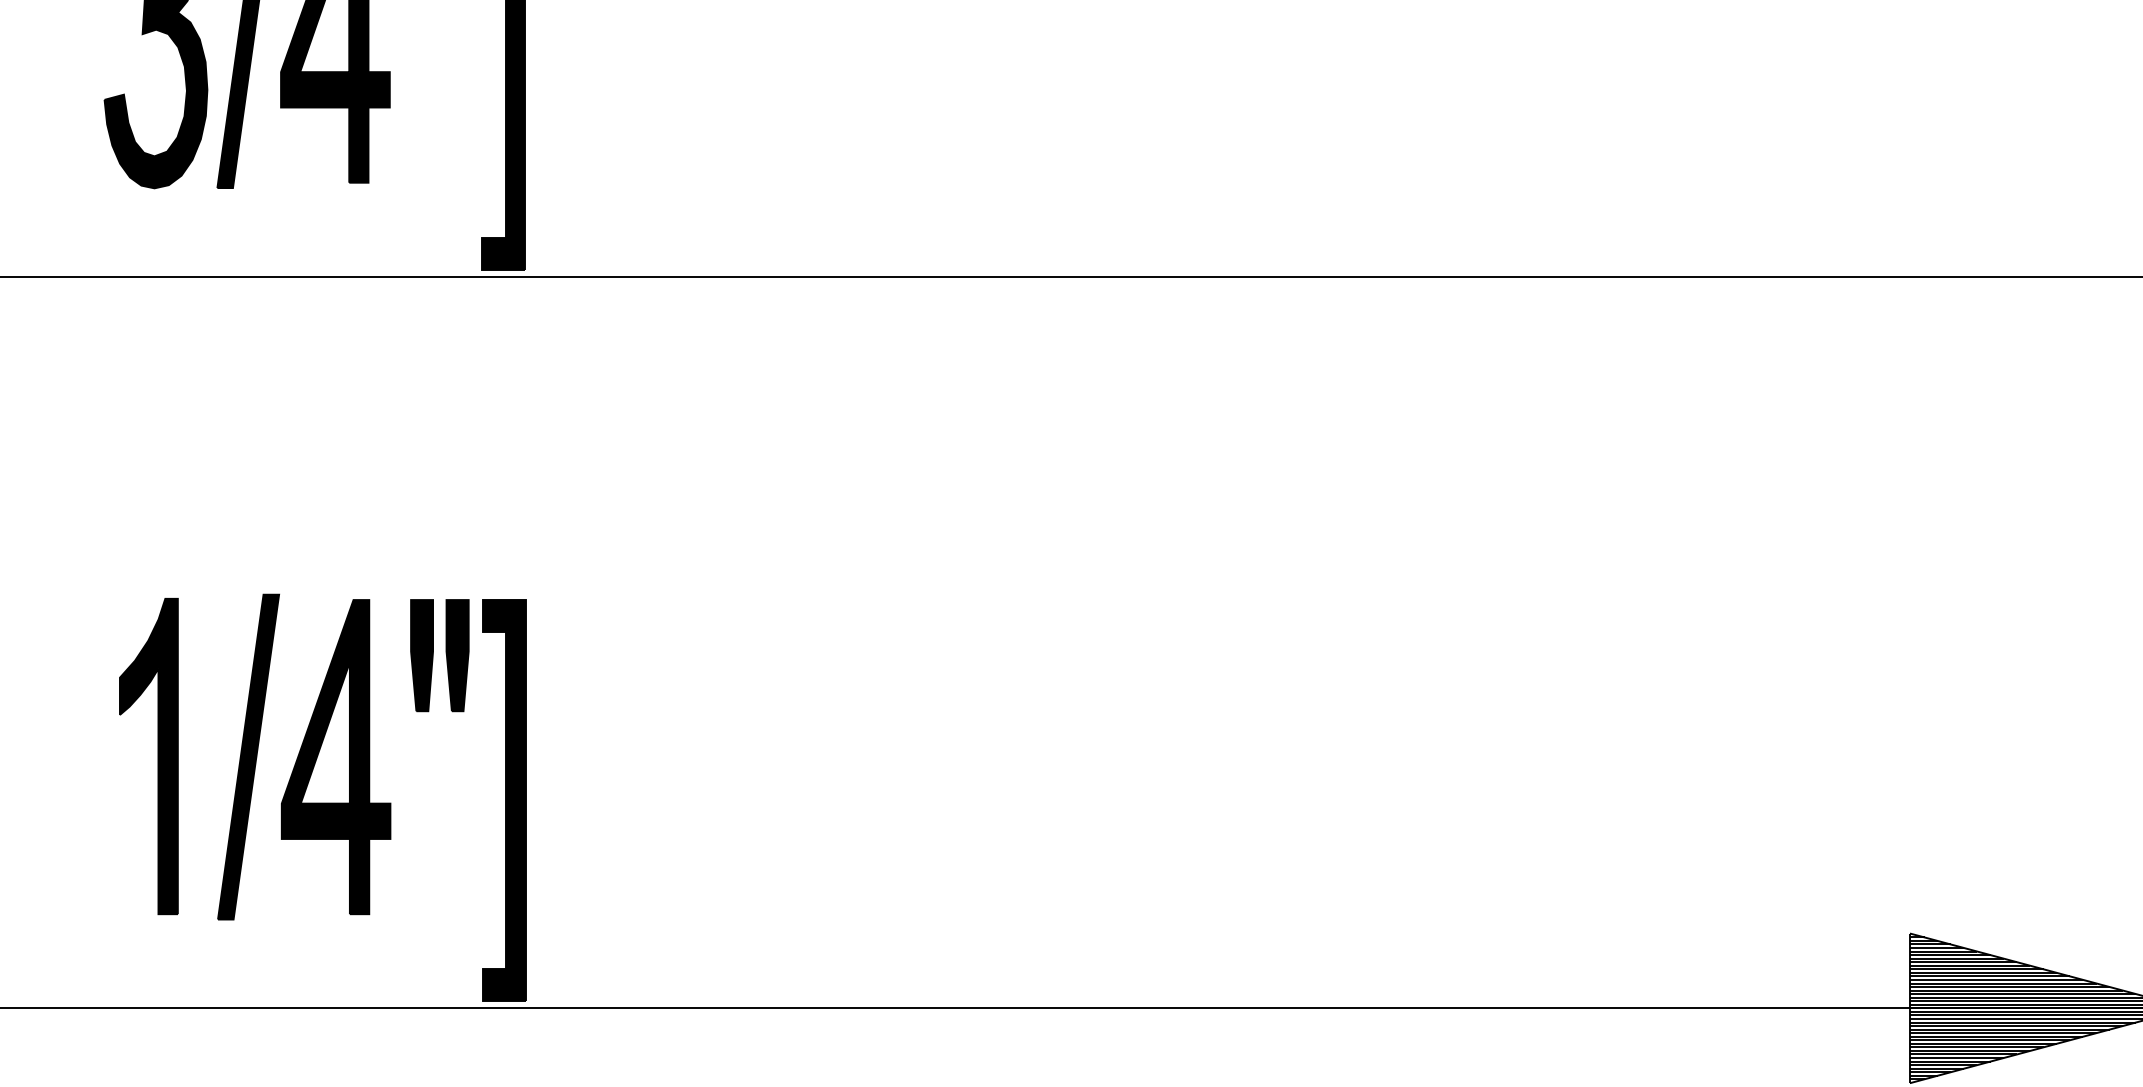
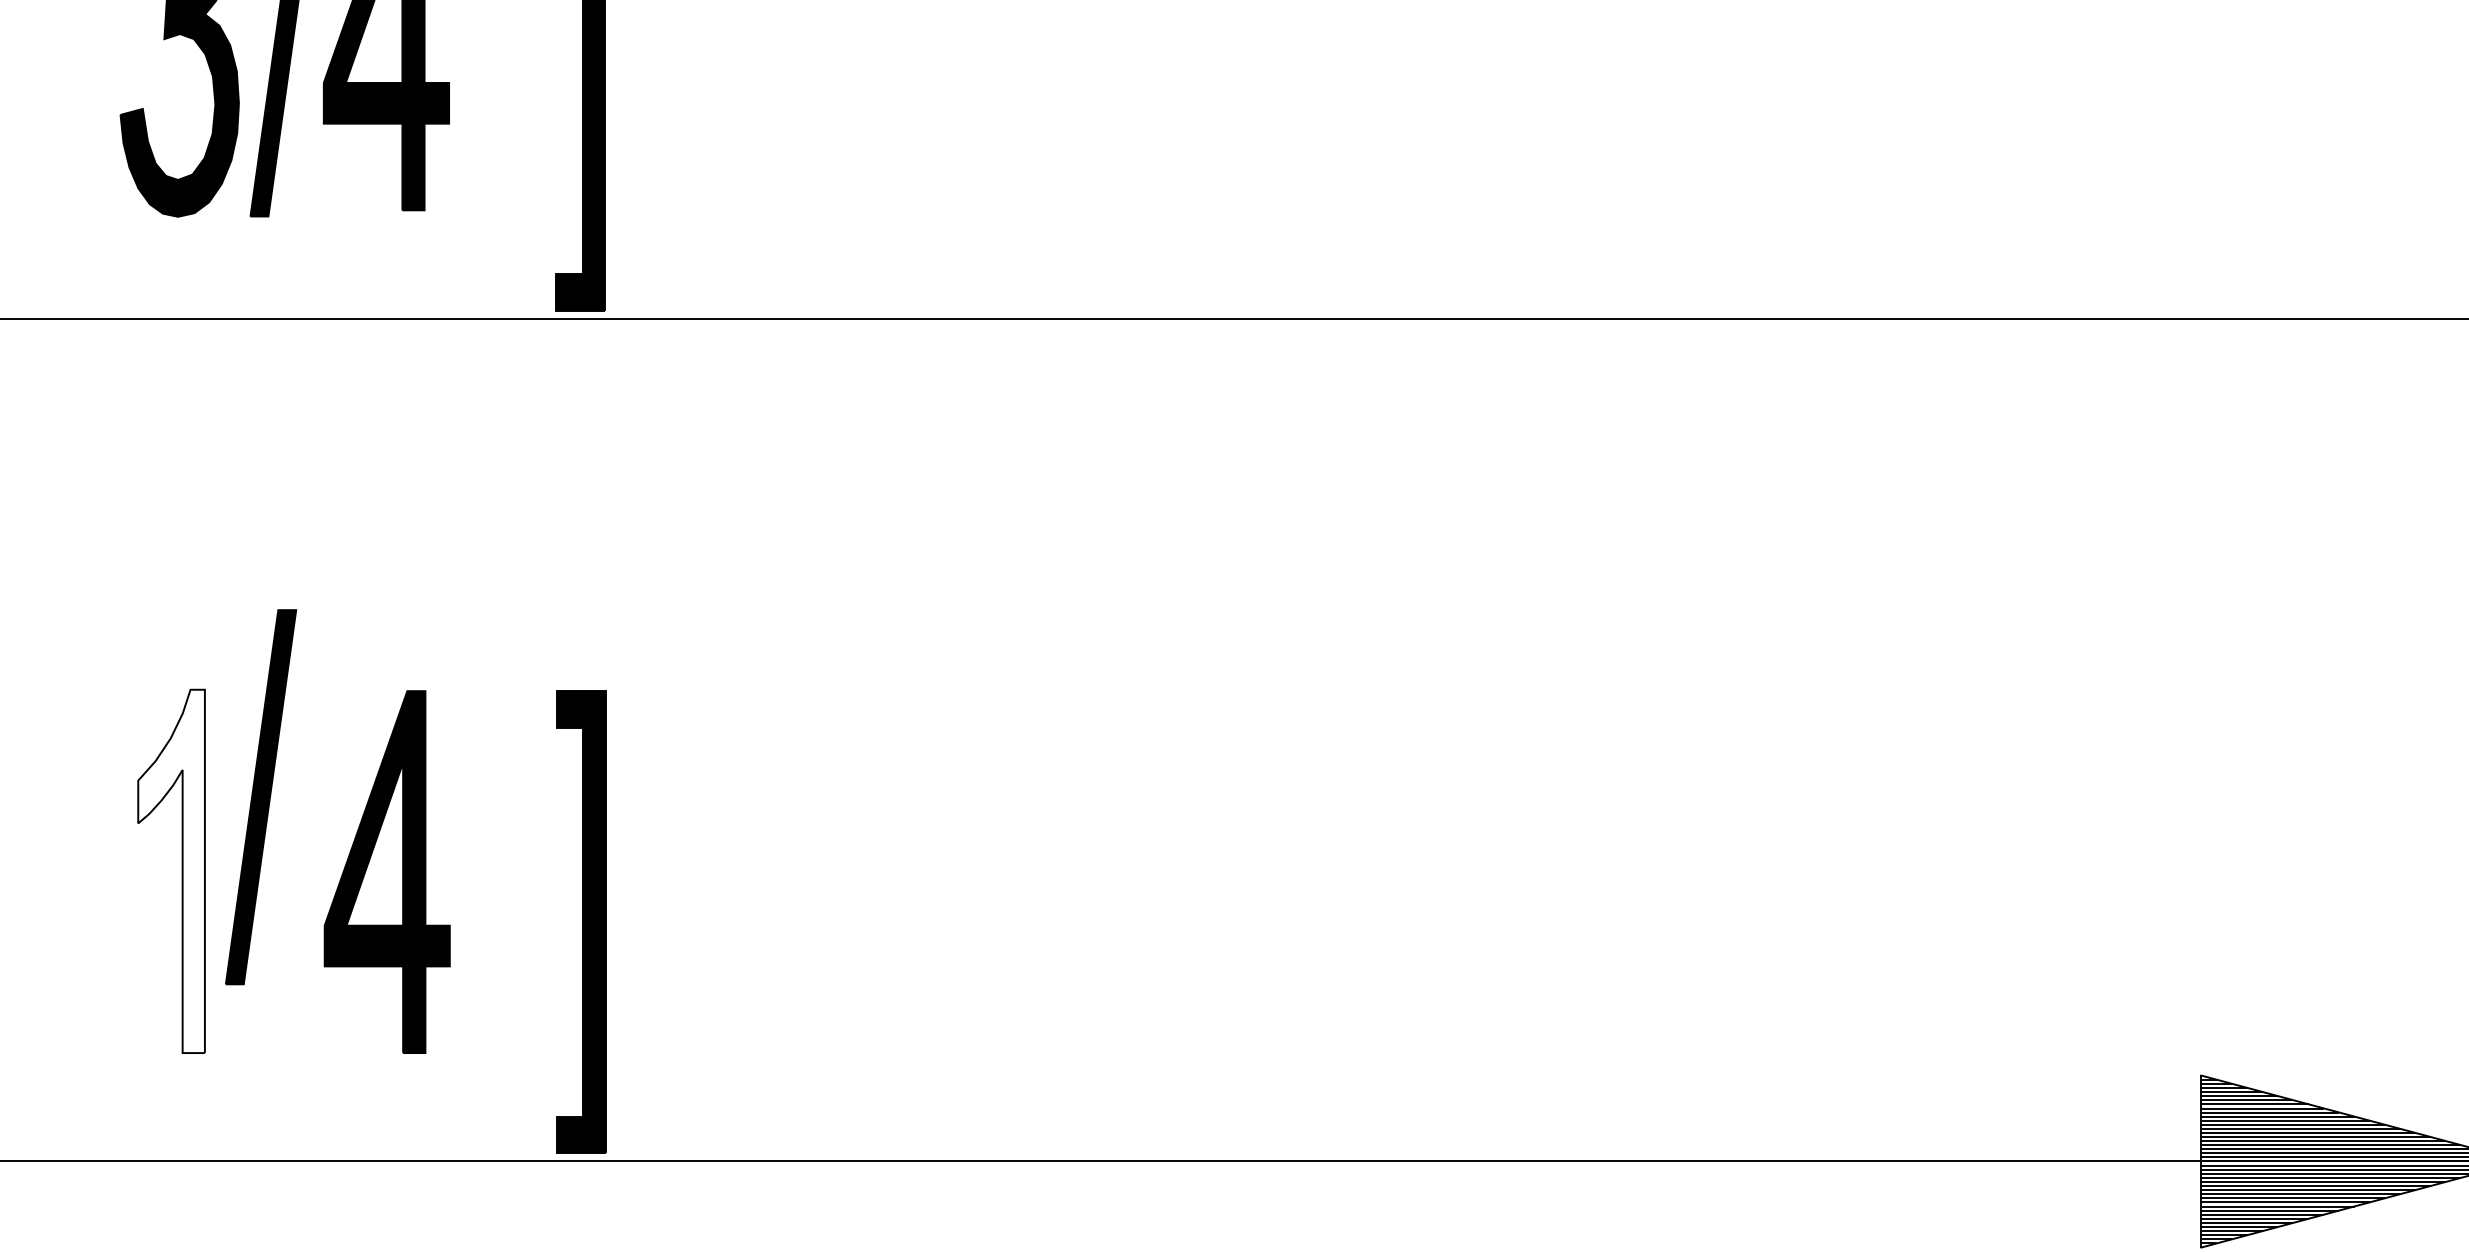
part: (439, 655) -> (506, 755), removed
fill: (148, 756) -> (171, 871), removed
part: (248, 756) -> (260, 796), moved

